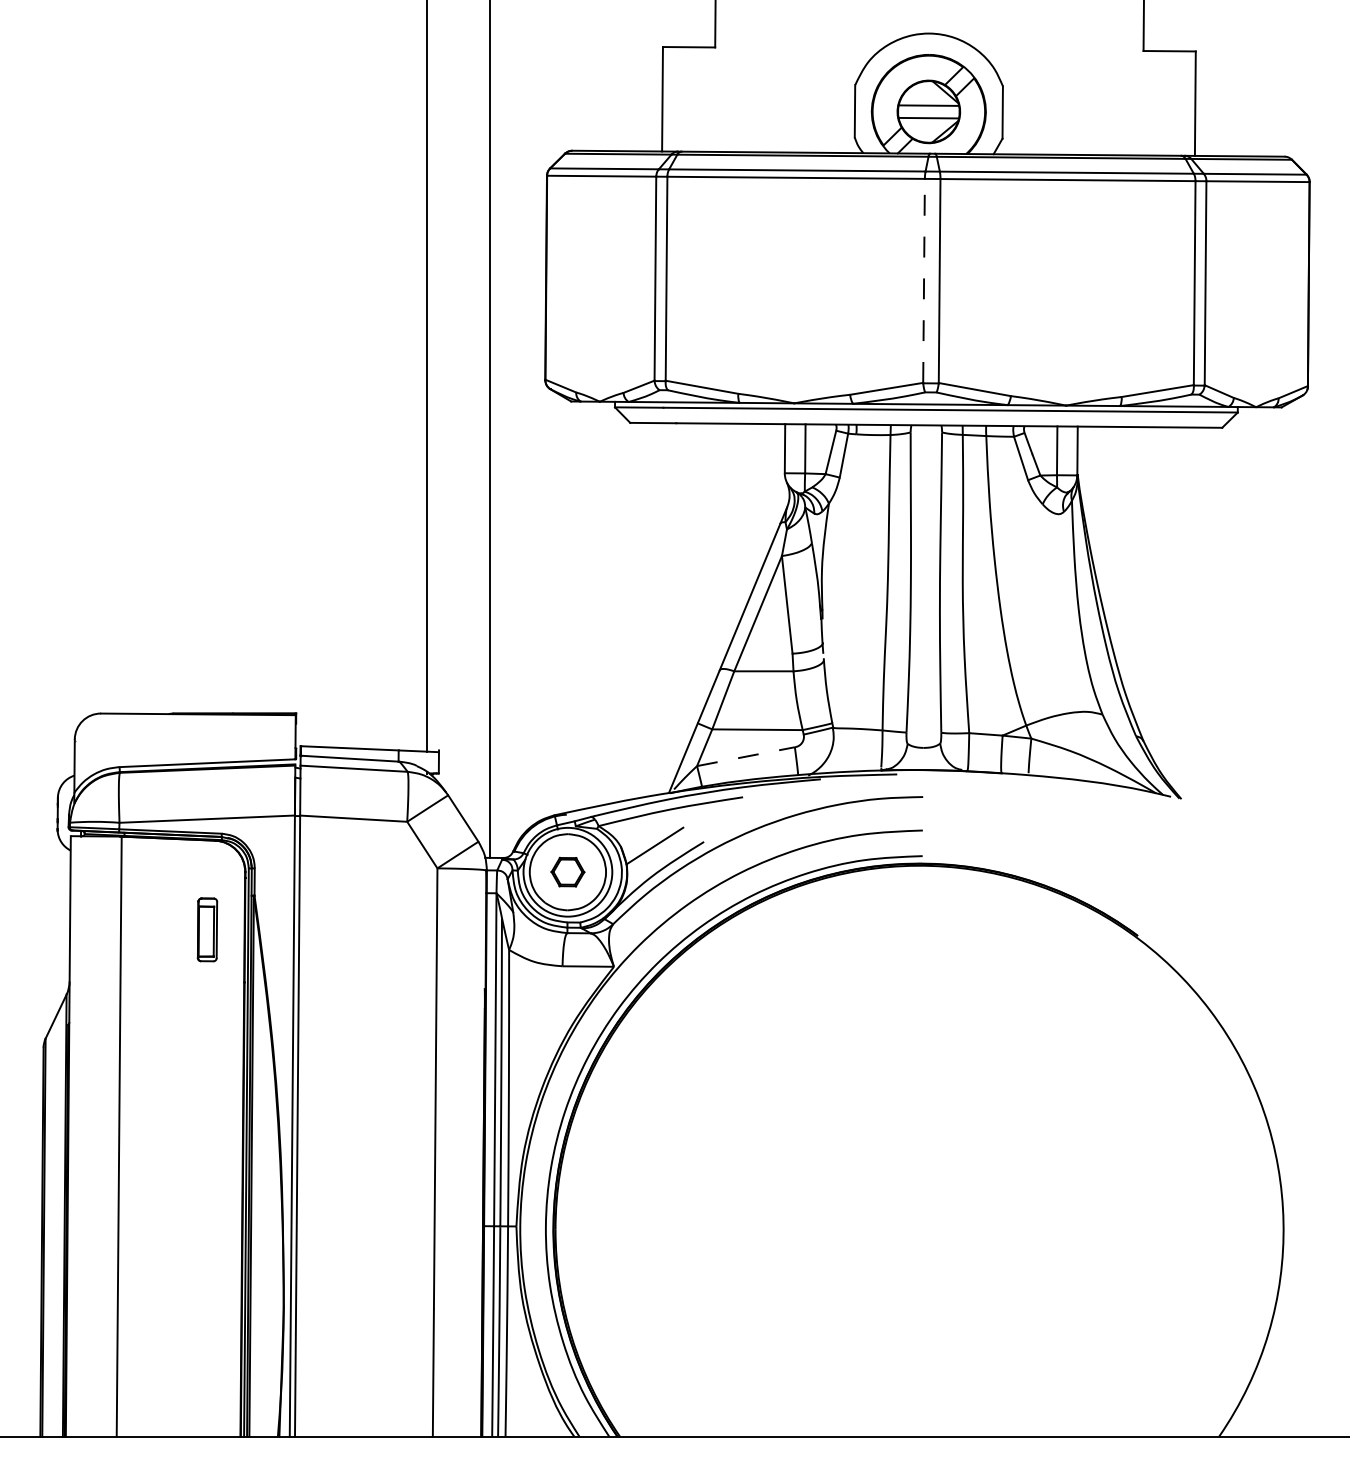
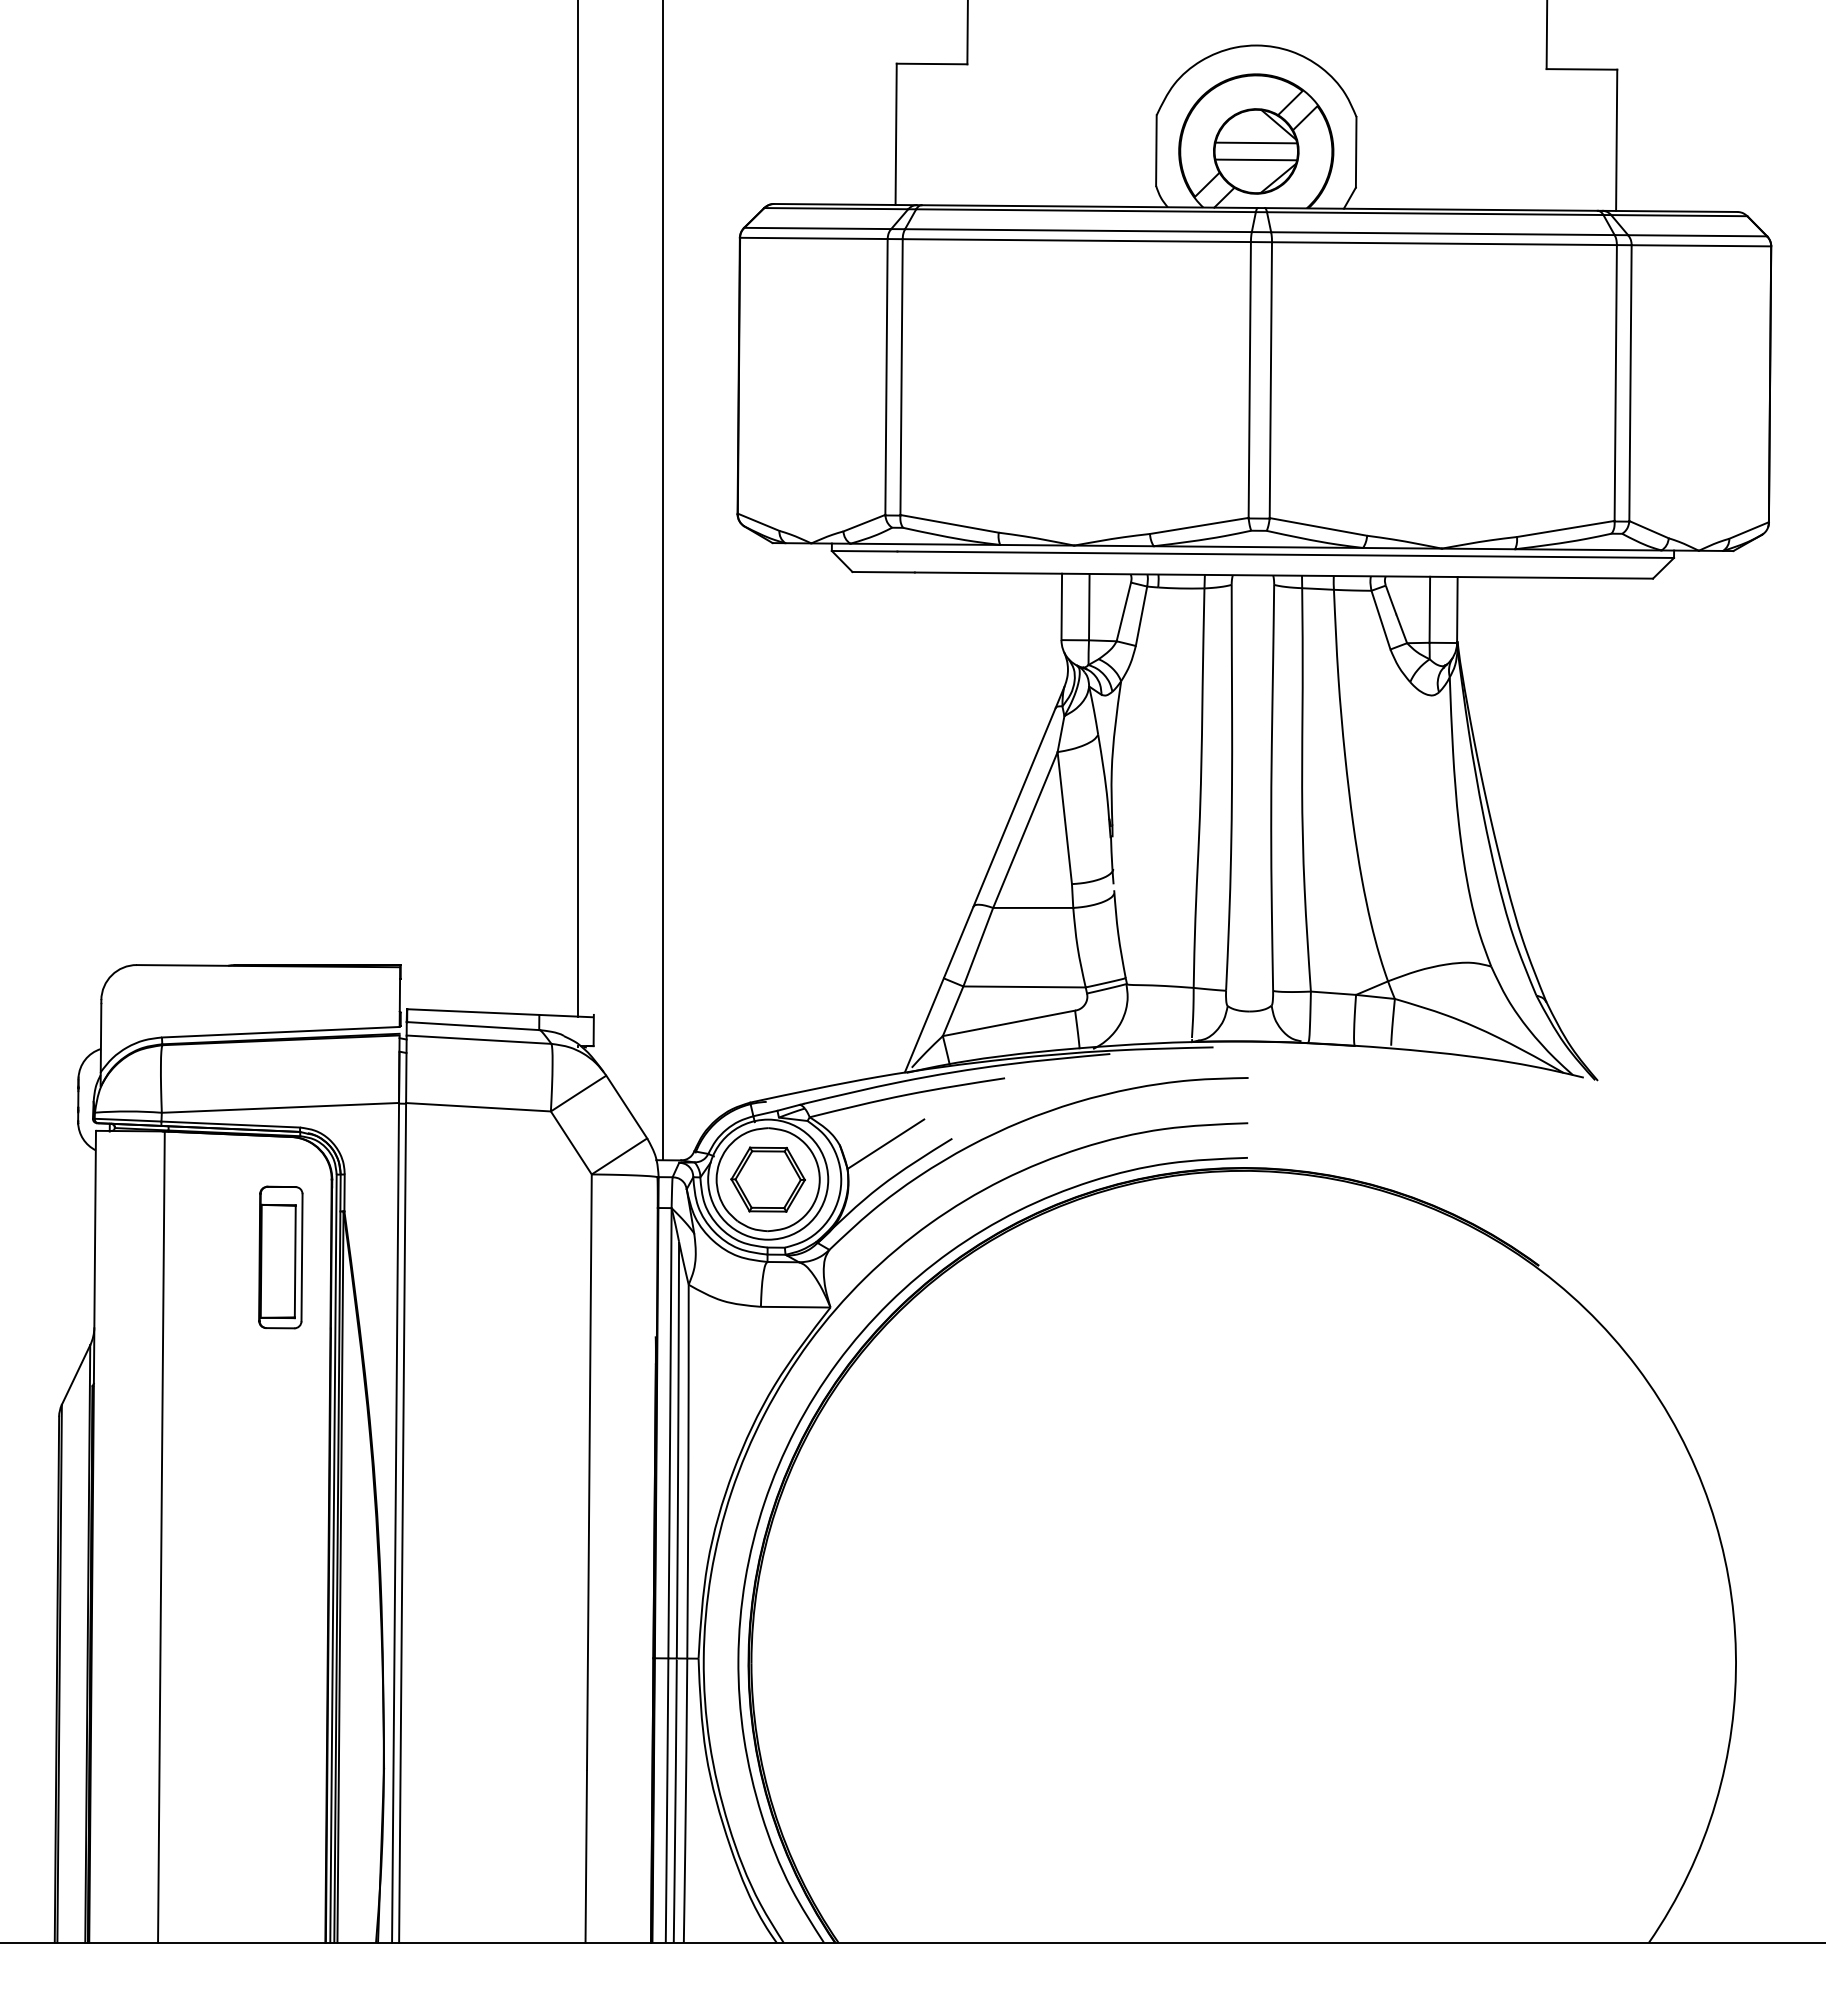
line: (924, 280) -> (1250, 379), dashed -> solid
line: (745, 756) -> (1008, 1023), dashed -> solid
part: (567, 871) -> (767, 1178), size x1.67
part: (207, 929) -> (280, 1257), size x1.67

